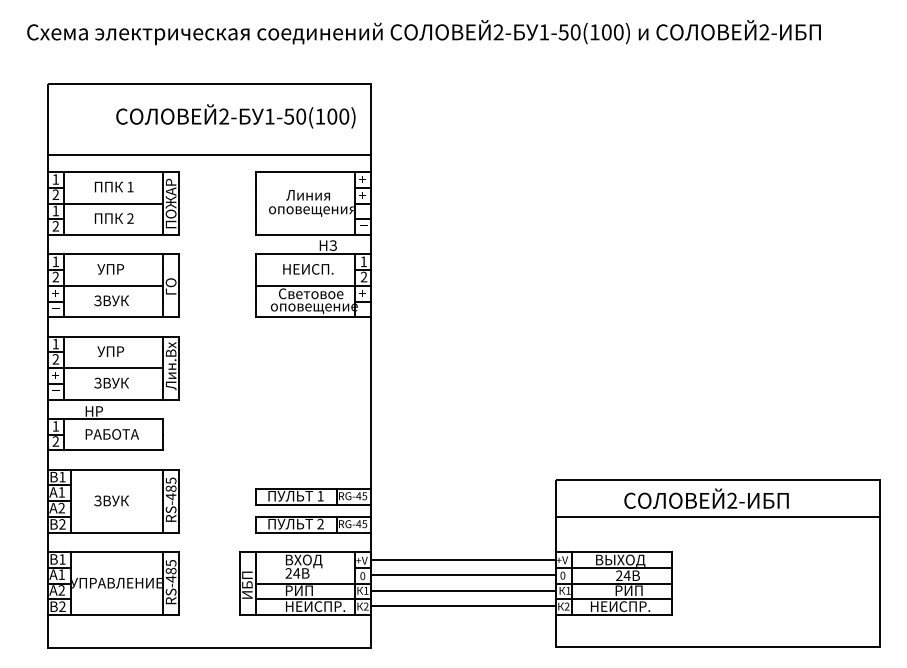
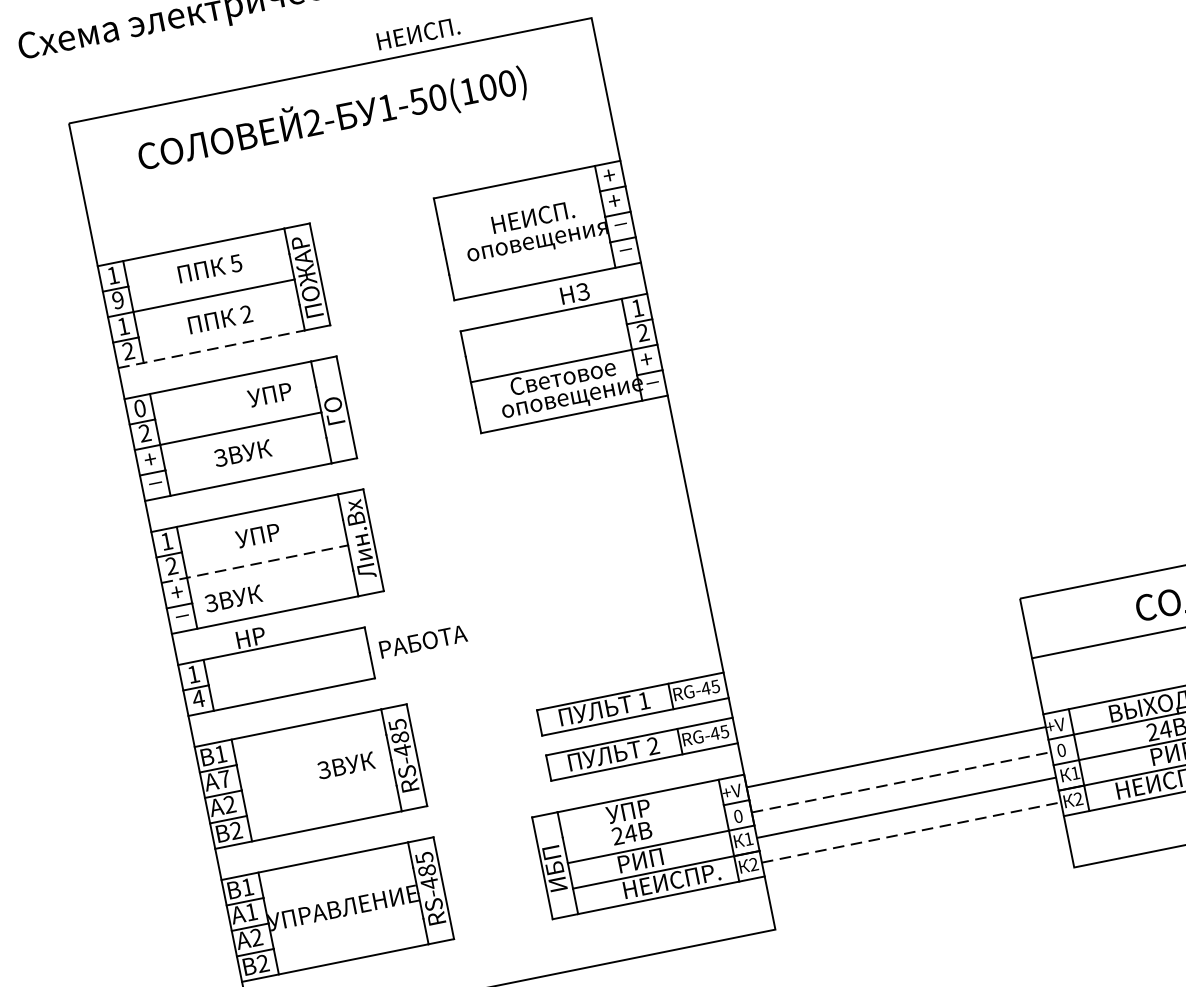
text: (235, 116) -> (331, 118), moved
line: (209, 155) -> (353, 186), removed
text: (130, 186) -> (236, 262), 1 -> 5
text: (311, 194) -> (531, 216), Линия -> НЕИСП.
text: (55, 195) -> (117, 301), 2 -> 9
line: (105, 235) -> (211, 349), solid -> dashed
text: (55, 261) -> (139, 408), 1 -> 0
text: (110, 269) -> (269, 395), moved
text: (308, 269) -> (418, 33), moved
line: (105, 368) -> (255, 564), solid -> dashed
text: (111, 382) -> (233, 597), moved
text: (111, 434) -> (421, 642), moved
text: (55, 441) -> (198, 698), 2 -> 4
text: (61, 492) -> (224, 779), 1 -> 7
text: (111, 500) -> (345, 764), moved
text: (303, 561) -> (637, 812), ВХОД -> УПР
line: (463, 575) -> (900, 782), solid -> dashed
line: (463, 606) -> (911, 832), solid -> dashed

